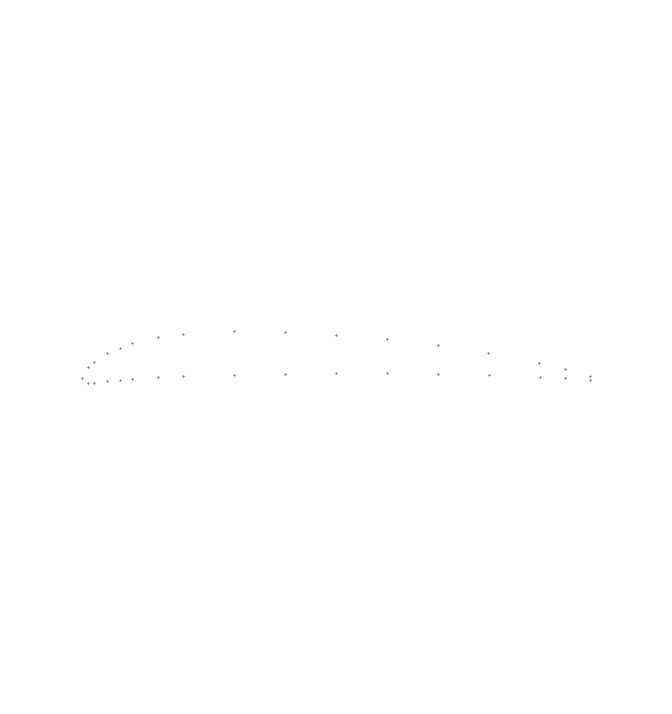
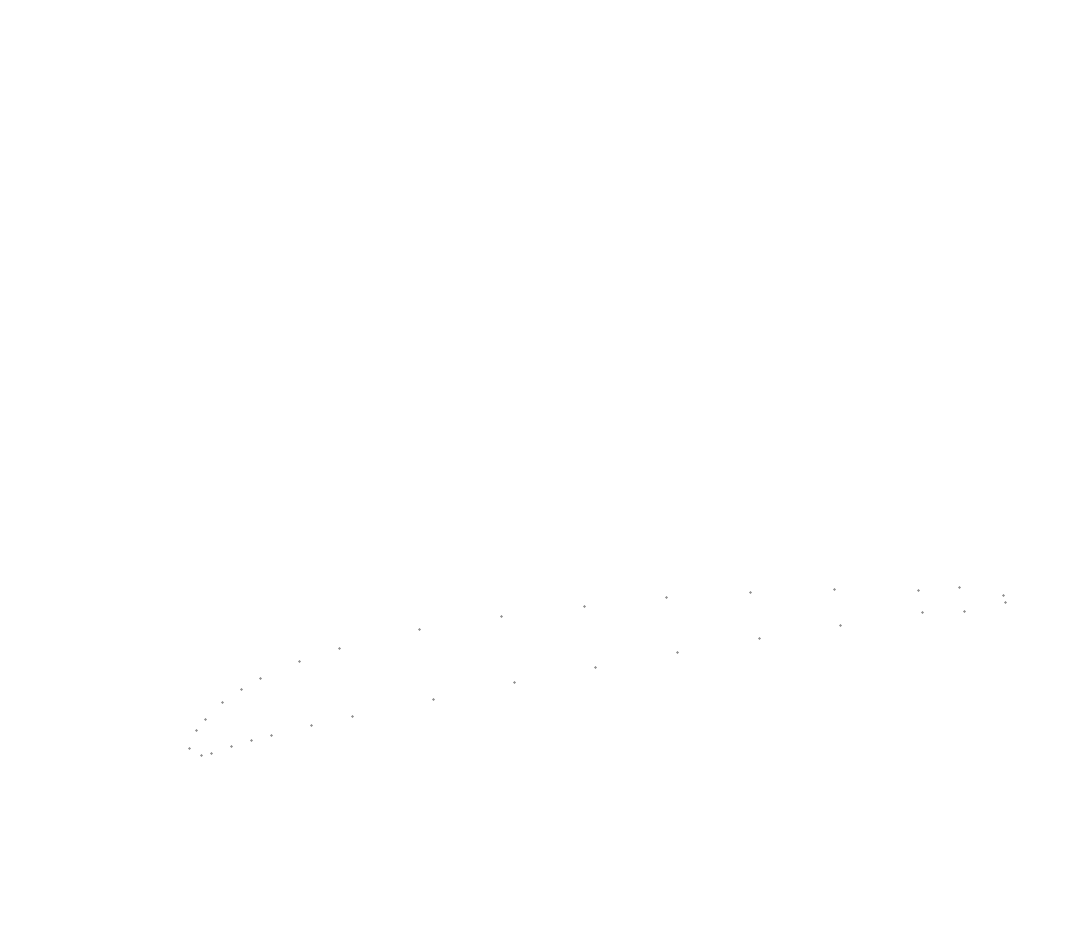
part: (565, 373) -> (962, 599), size x1.6

